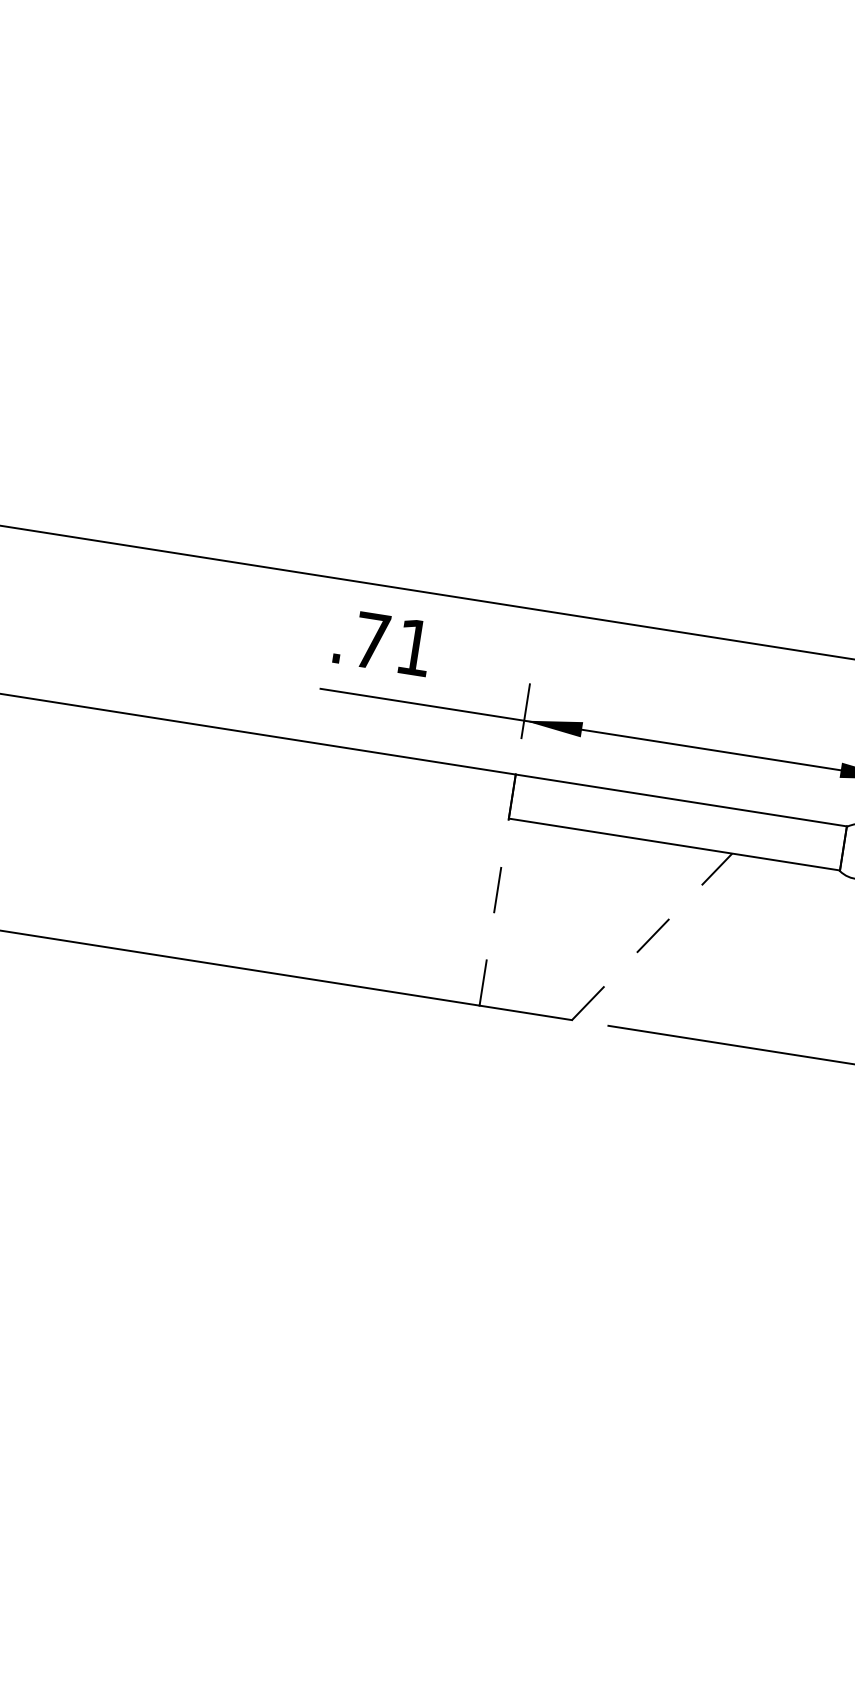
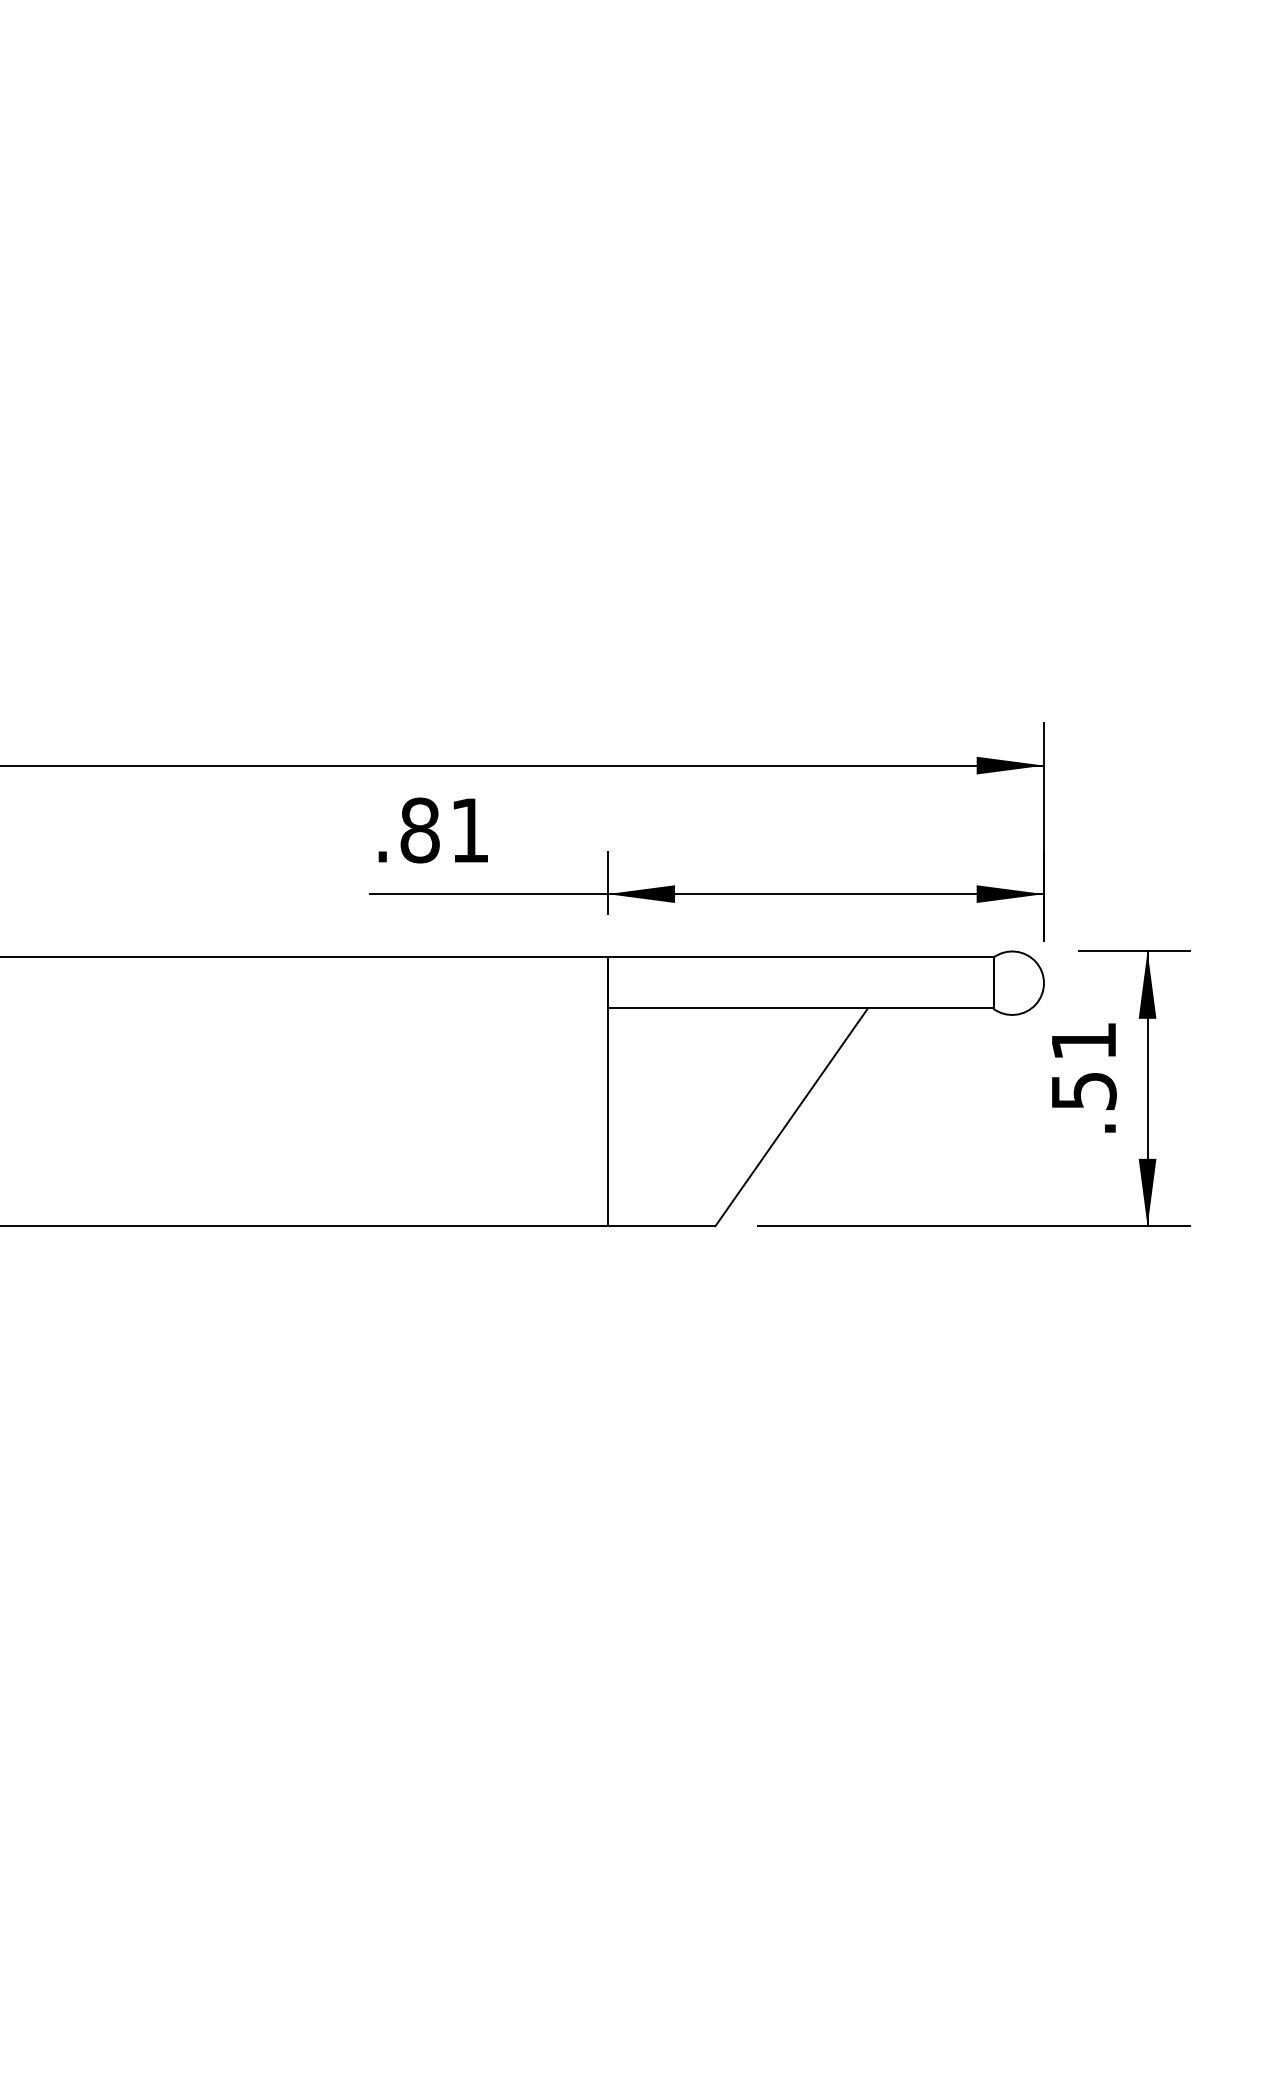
text: (371, 640) -> (419, 830), .71 -> .81
line: (497, 890) -> (607, 1091), dashed -> solid
line: (652, 936) -> (792, 1116), dashed -> solid

